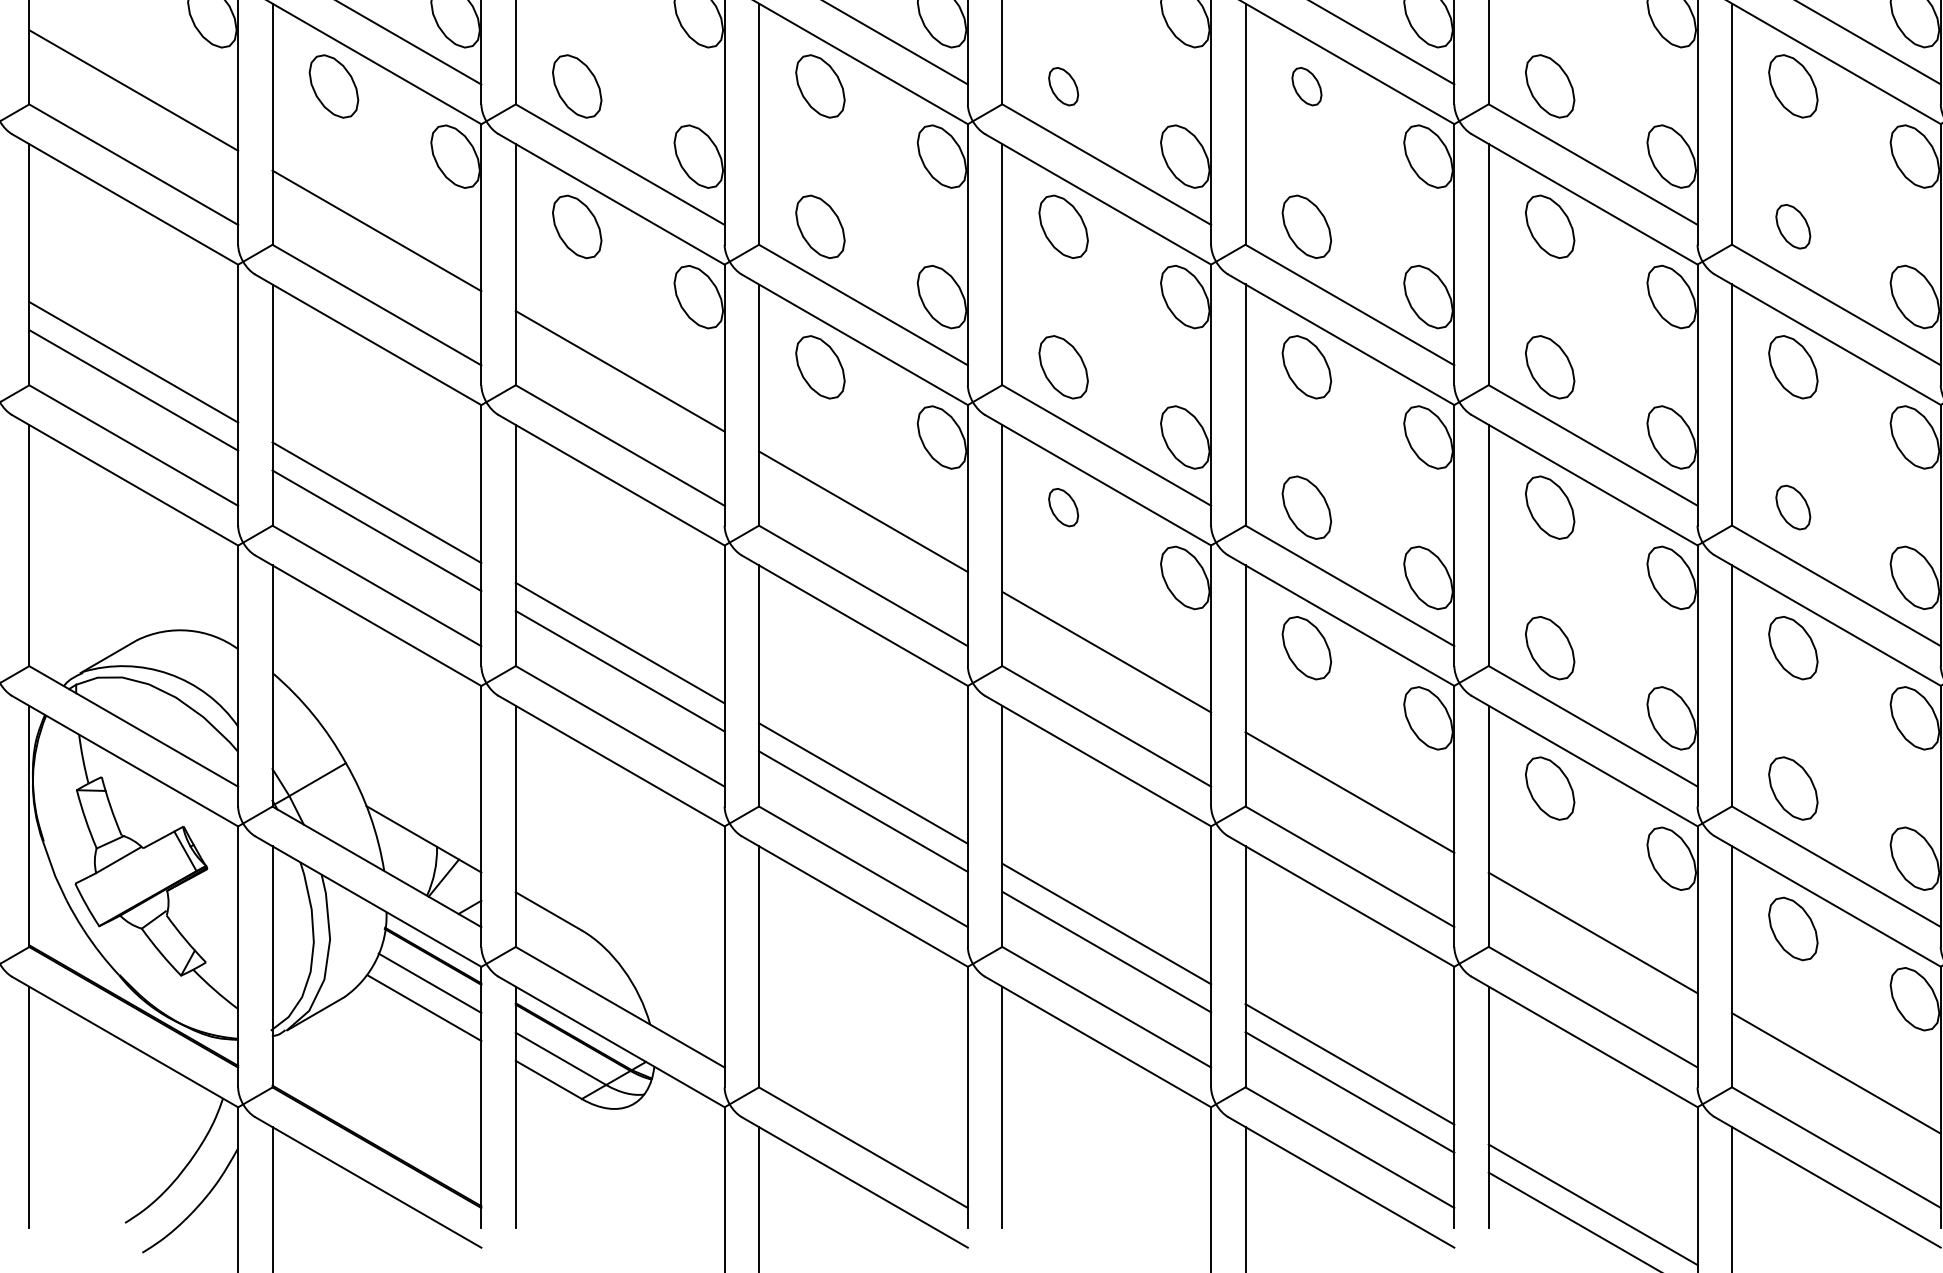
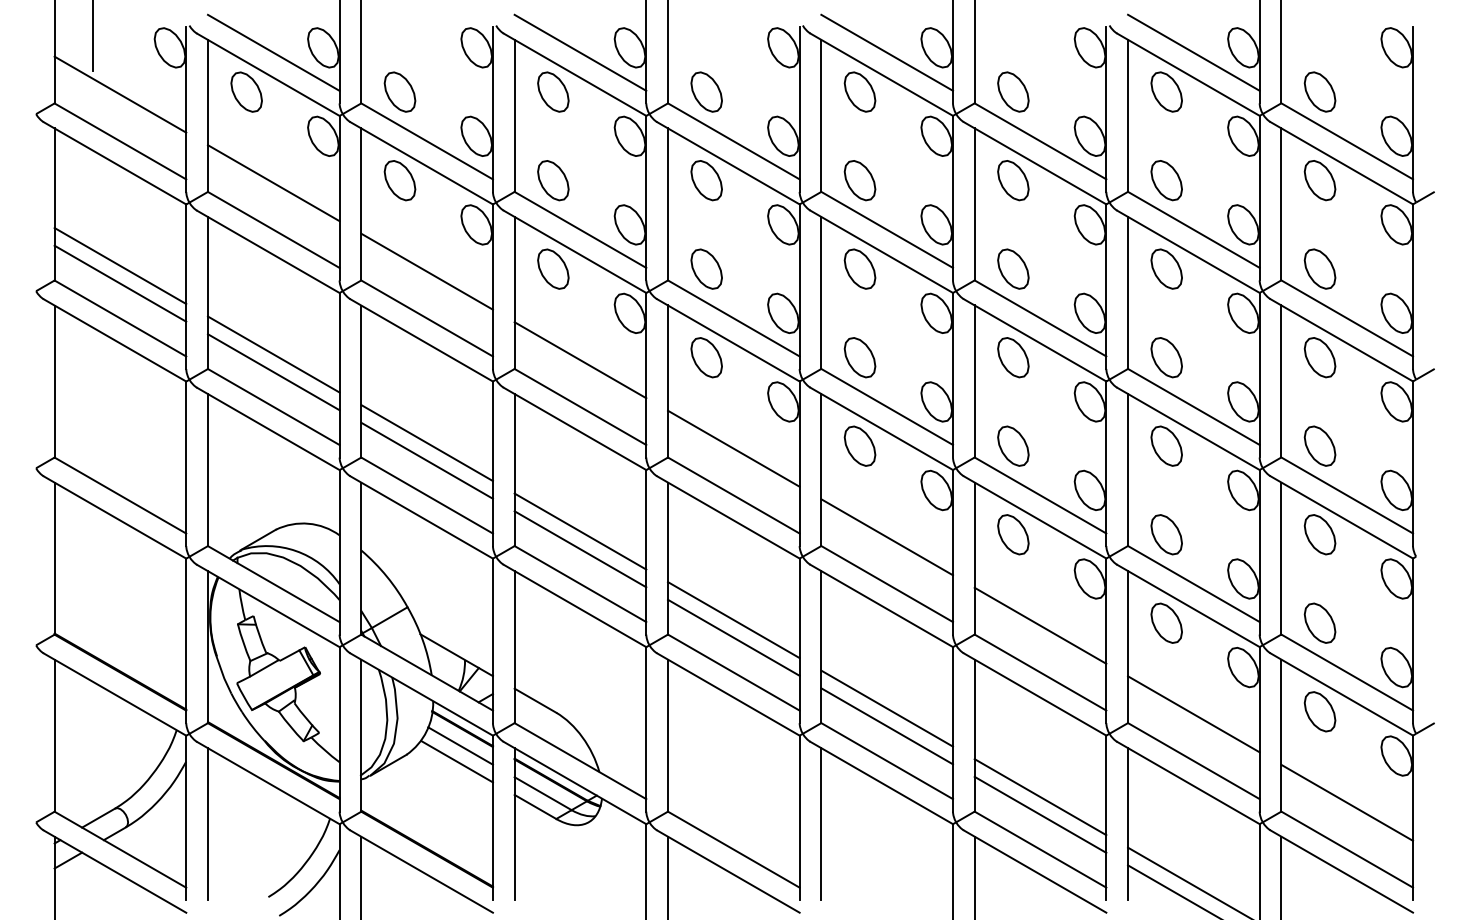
part: (1062, 86) -> (859, 180), size x1.67
part: (1307, 86) -> (1013, 180), size x1.67
part: (1792, 225) -> (1319, 268), size x1.43
part: (1062, 506) -> (859, 445), size x1.67
part: (1792, 506) -> (1319, 445), size x1.43

